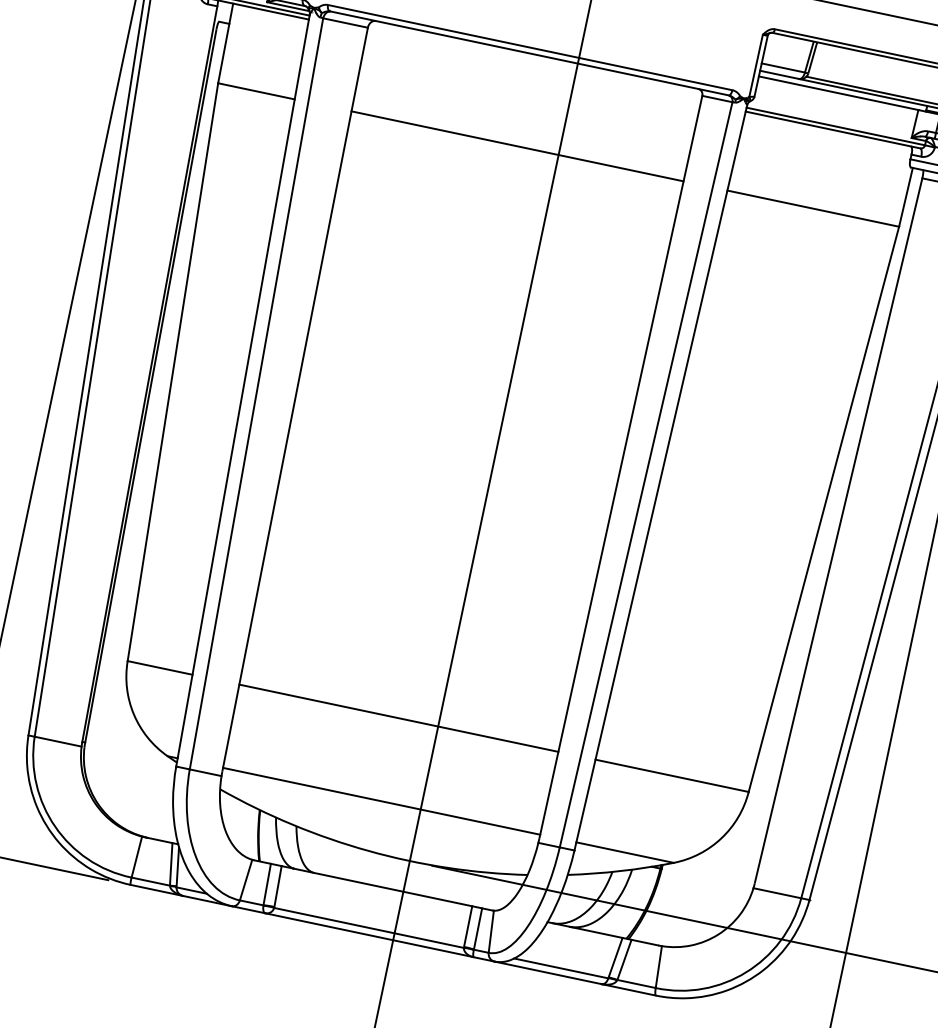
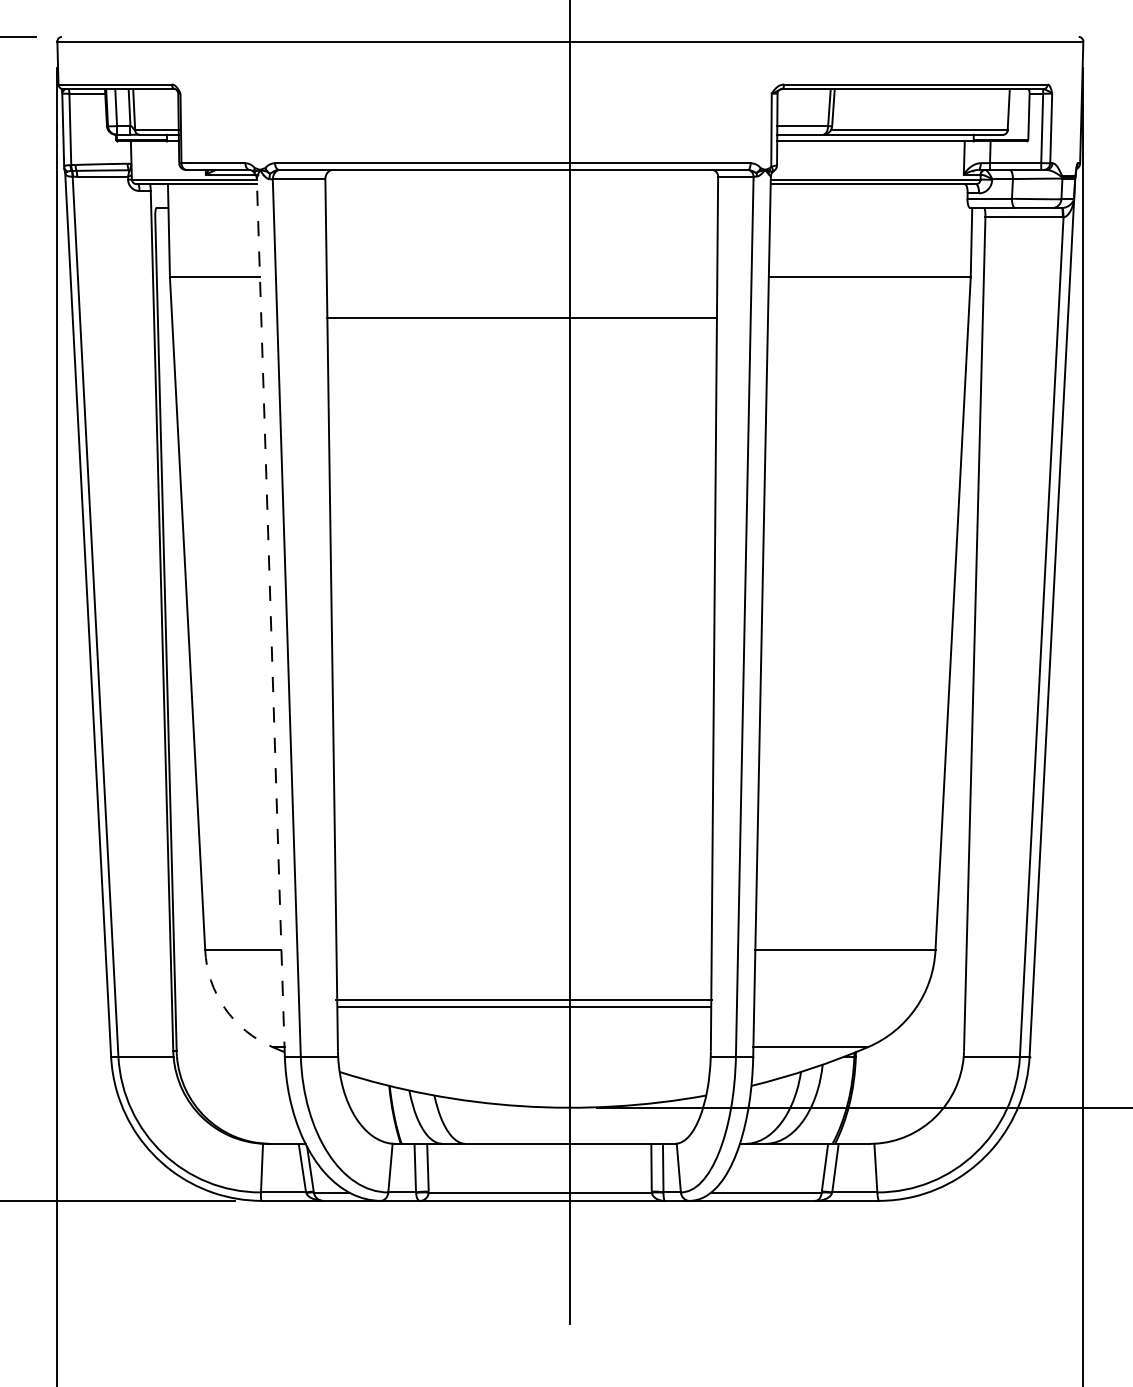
line: (517, 146) -> (521, 318), moved
line: (242, 390) -> (270, 617), solid -> dashed
arc: (133, 714) -> (224, 1008), solid -> dashed
line: (398, 718) -> (523, 999), moved
line: (380, 801) -> (523, 1007), moved

